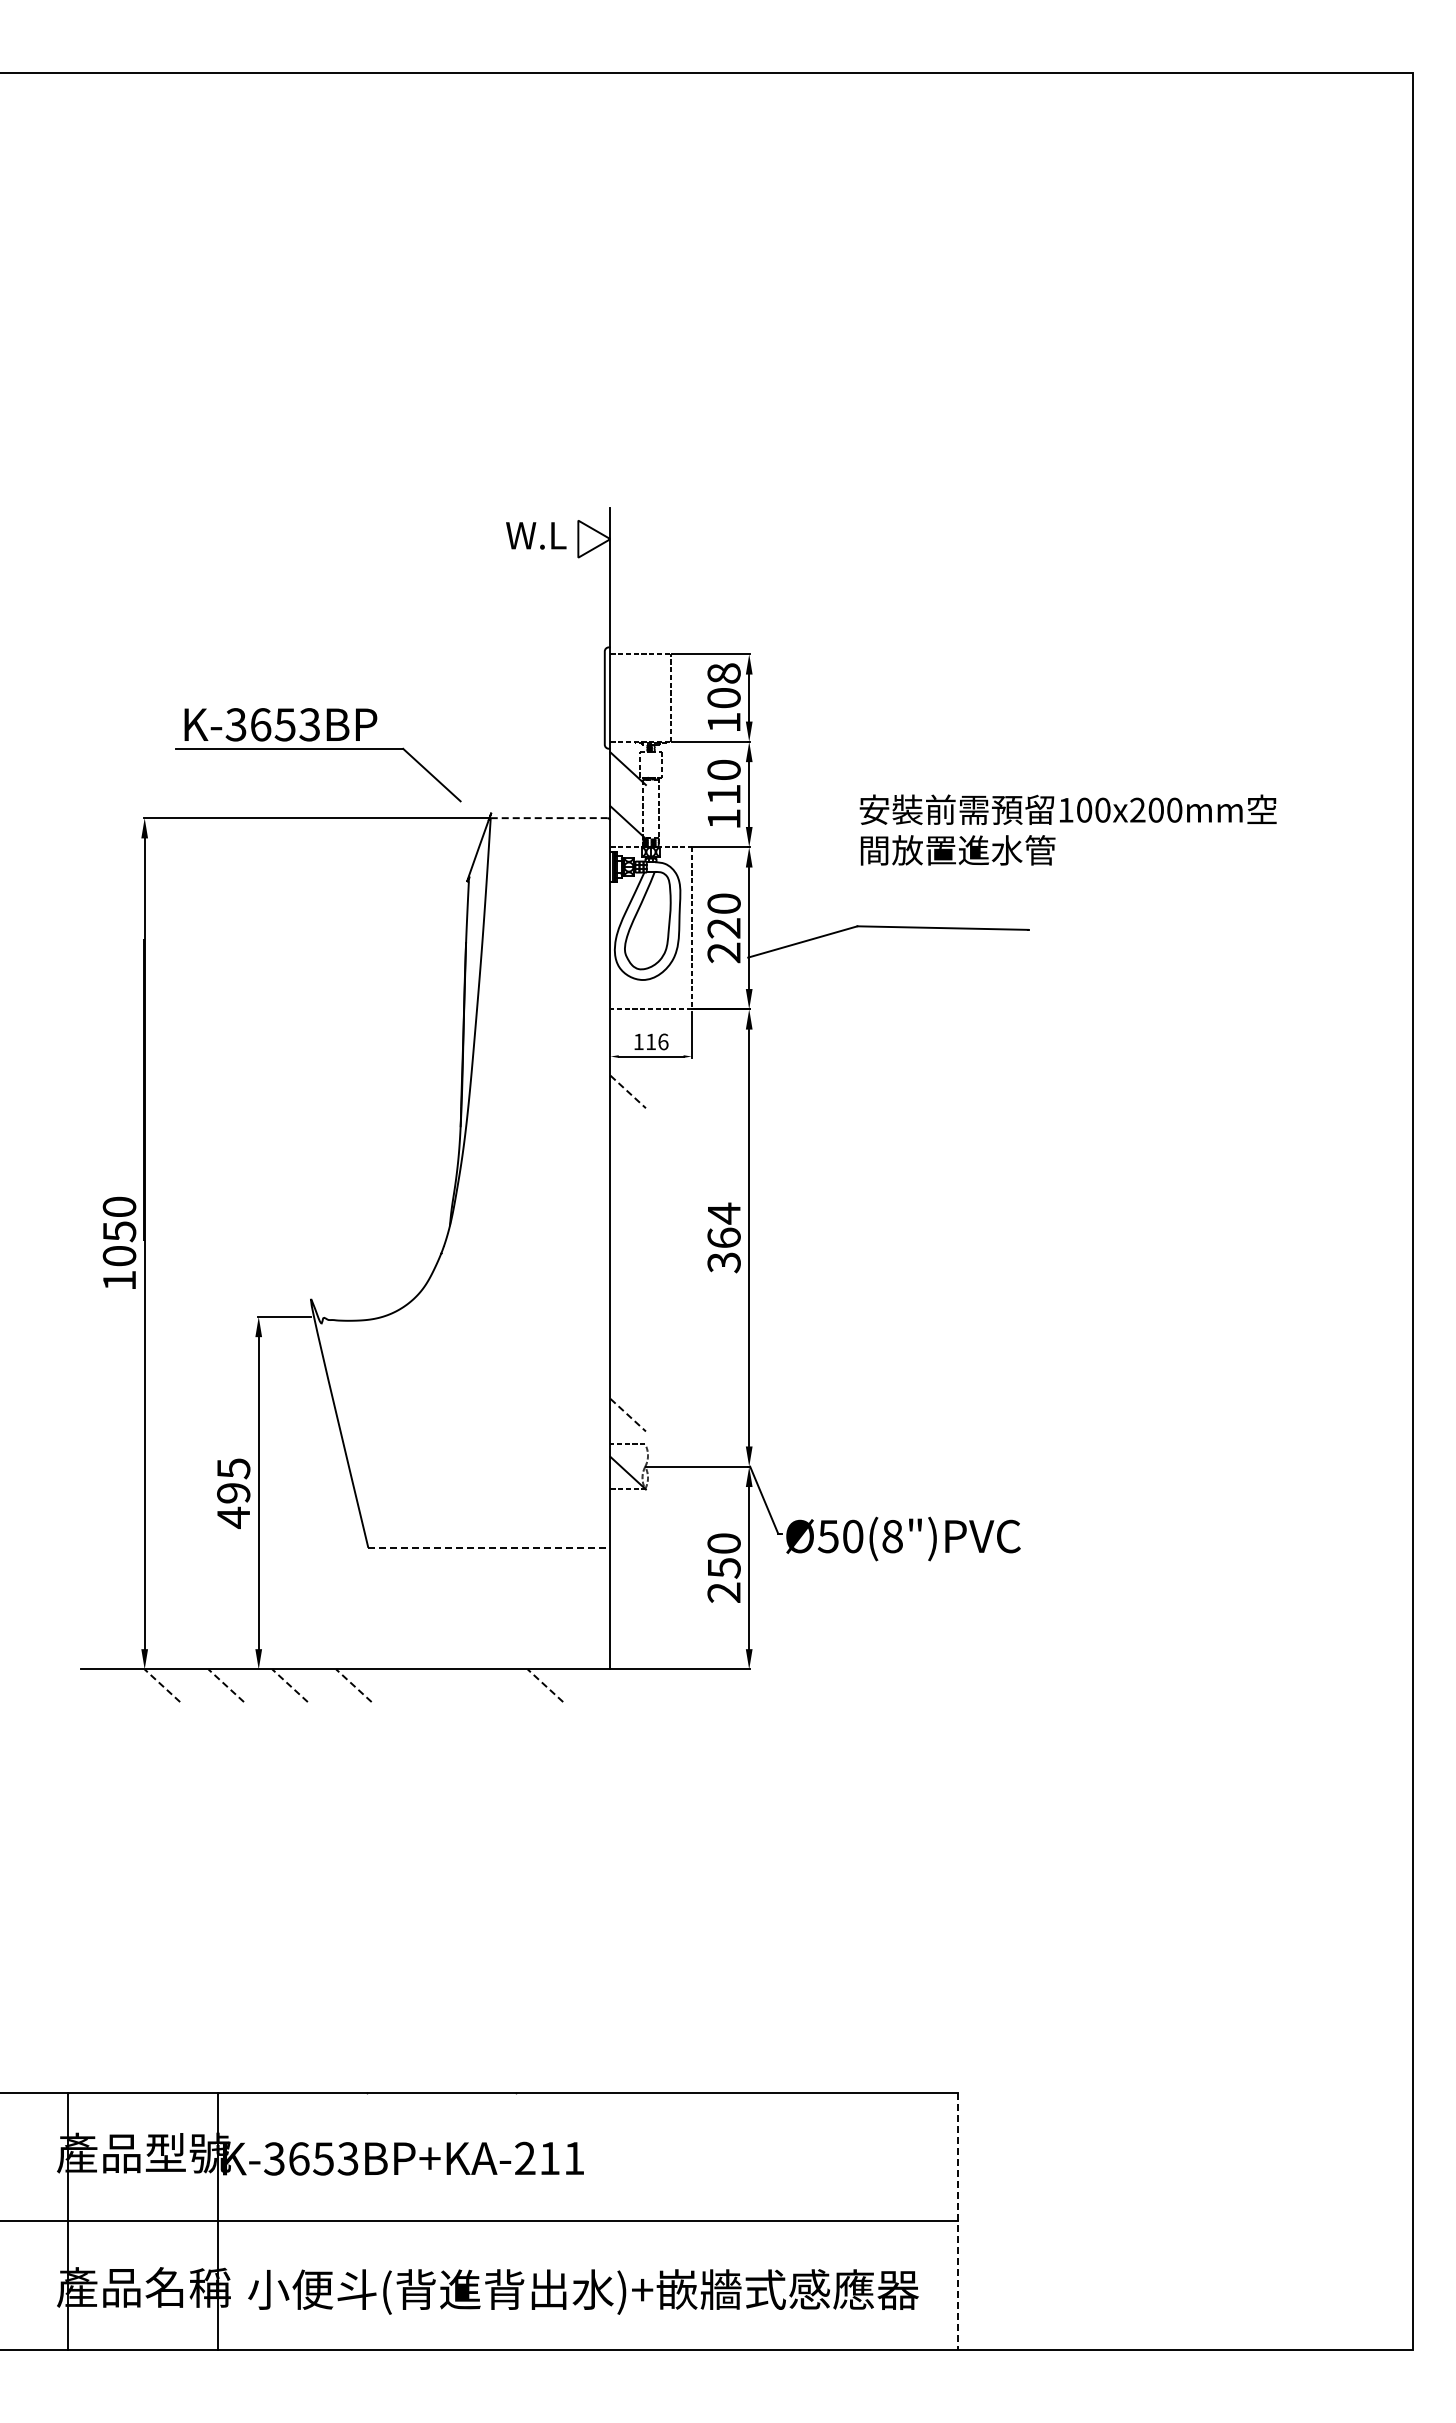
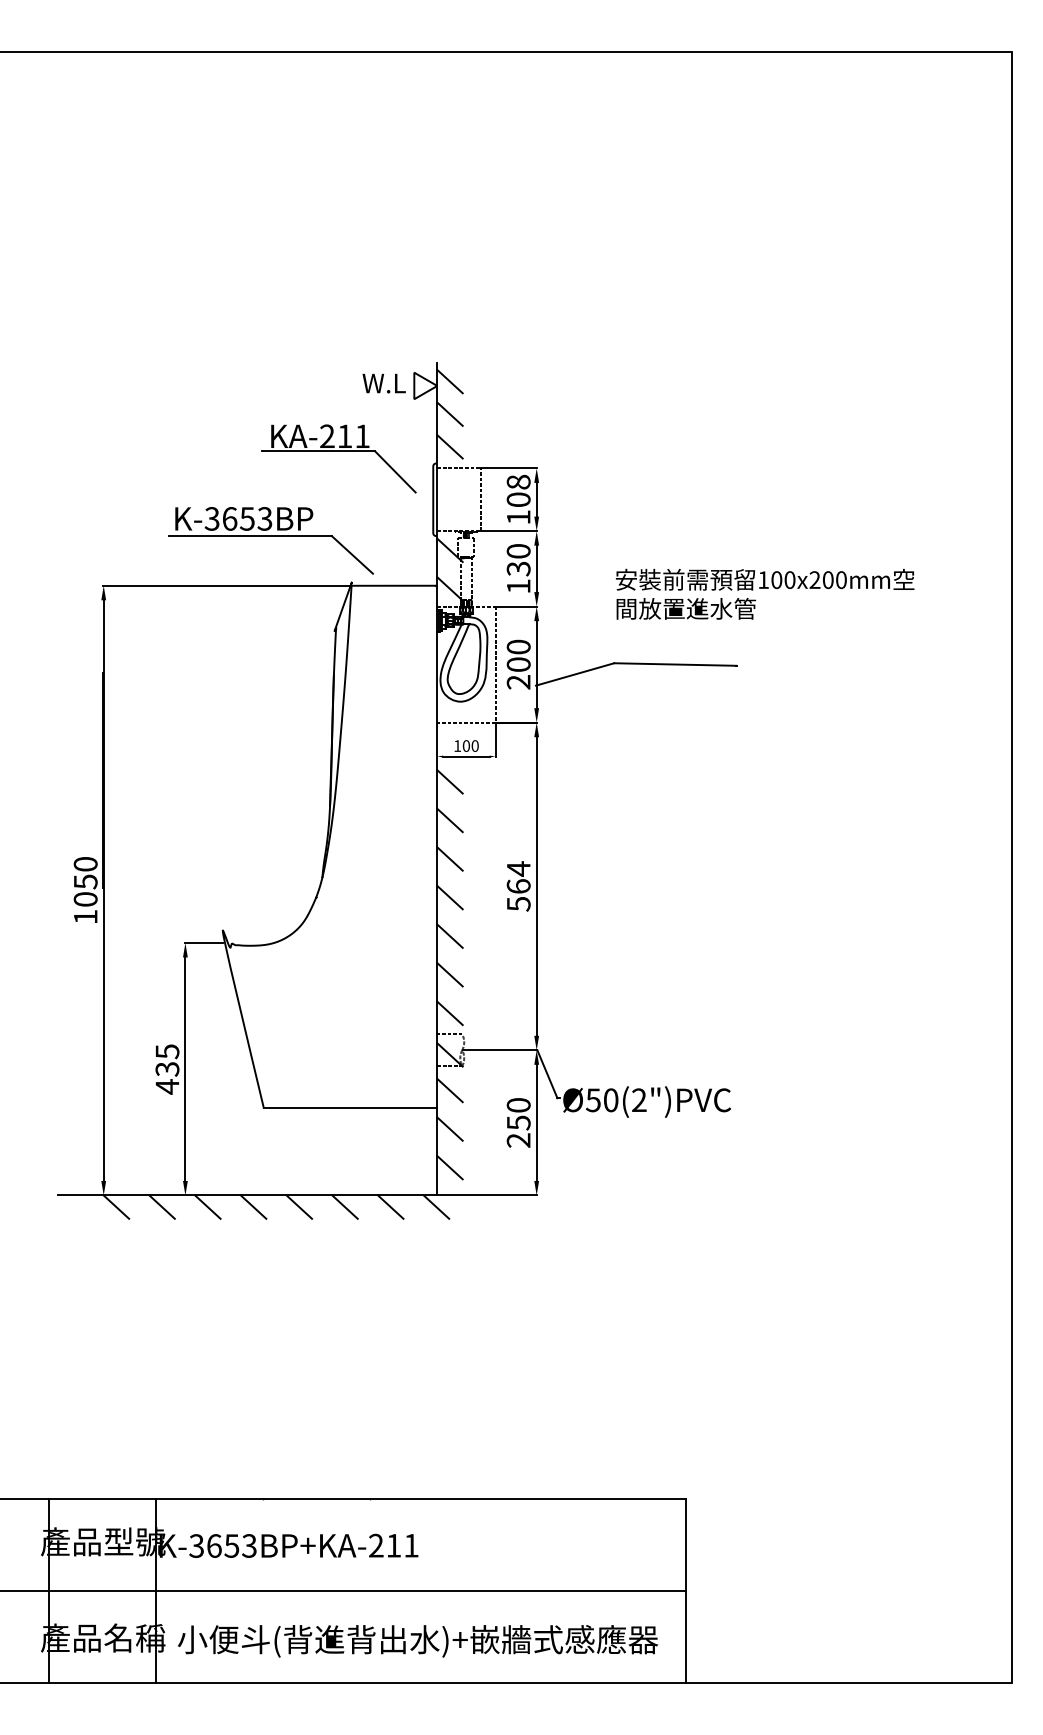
line: (627, 532) -> (449, 381), added
line: (627, 578) -> (449, 414), added
line: (627, 623) -> (449, 446), added
part: (473, 631) -> (339, 452), added
part: (318, 755) -> (271, 540), moved
text: (723, 794) -> (518, 568), 110 -> 130
line: (549, 818) -> (393, 586), dashed -> solid
text: (723, 928) -> (518, 664), 220 -> 200
text: (657, 1041) -> (471, 745), 116 -> 100
line: (628, 1092) -> (450, 782), dashed -> solid
line: (627, 1145) -> (449, 820), added
line: (627, 1199) -> (449, 858), added
line: (627, 1253) -> (449, 897), added
text: (723, 1262) -> (518, 904), 364 -> 564
line: (627, 1307) -> (449, 936), added
line: (627, 1361) -> (449, 974), added
line: (628, 1415) -> (450, 1013), dashed -> solid
text: (233, 1493) -> (167, 1069), 495 -> 435
line: (627, 1522) -> (449, 1090), added
text: (892, 1536) -> (639, 1100), Ø50(8")PVC -> Ø50(2")PVC
line: (489, 1547) -> (350, 1108), dashed -> solid
line: (627, 1576) -> (449, 1128), added
line: (627, 1630) -> (449, 1167), added
line: (162, 1685) -> (116, 1206), dashed -> solid
line: (225, 1685) -> (161, 1206), dashed -> solid
line: (289, 1685) -> (207, 1206), dashed -> solid
line: (353, 1685) -> (253, 1206), dashed -> solid
line: (417, 1685) -> (299, 1206), added
line: (481, 1685) -> (344, 1206), added
line: (545, 1685) -> (390, 1206), dashed -> solid
line: (609, 1685) -> (436, 1206), added
line: (958, 2221) -> (686, 1590), dashed -> solid

